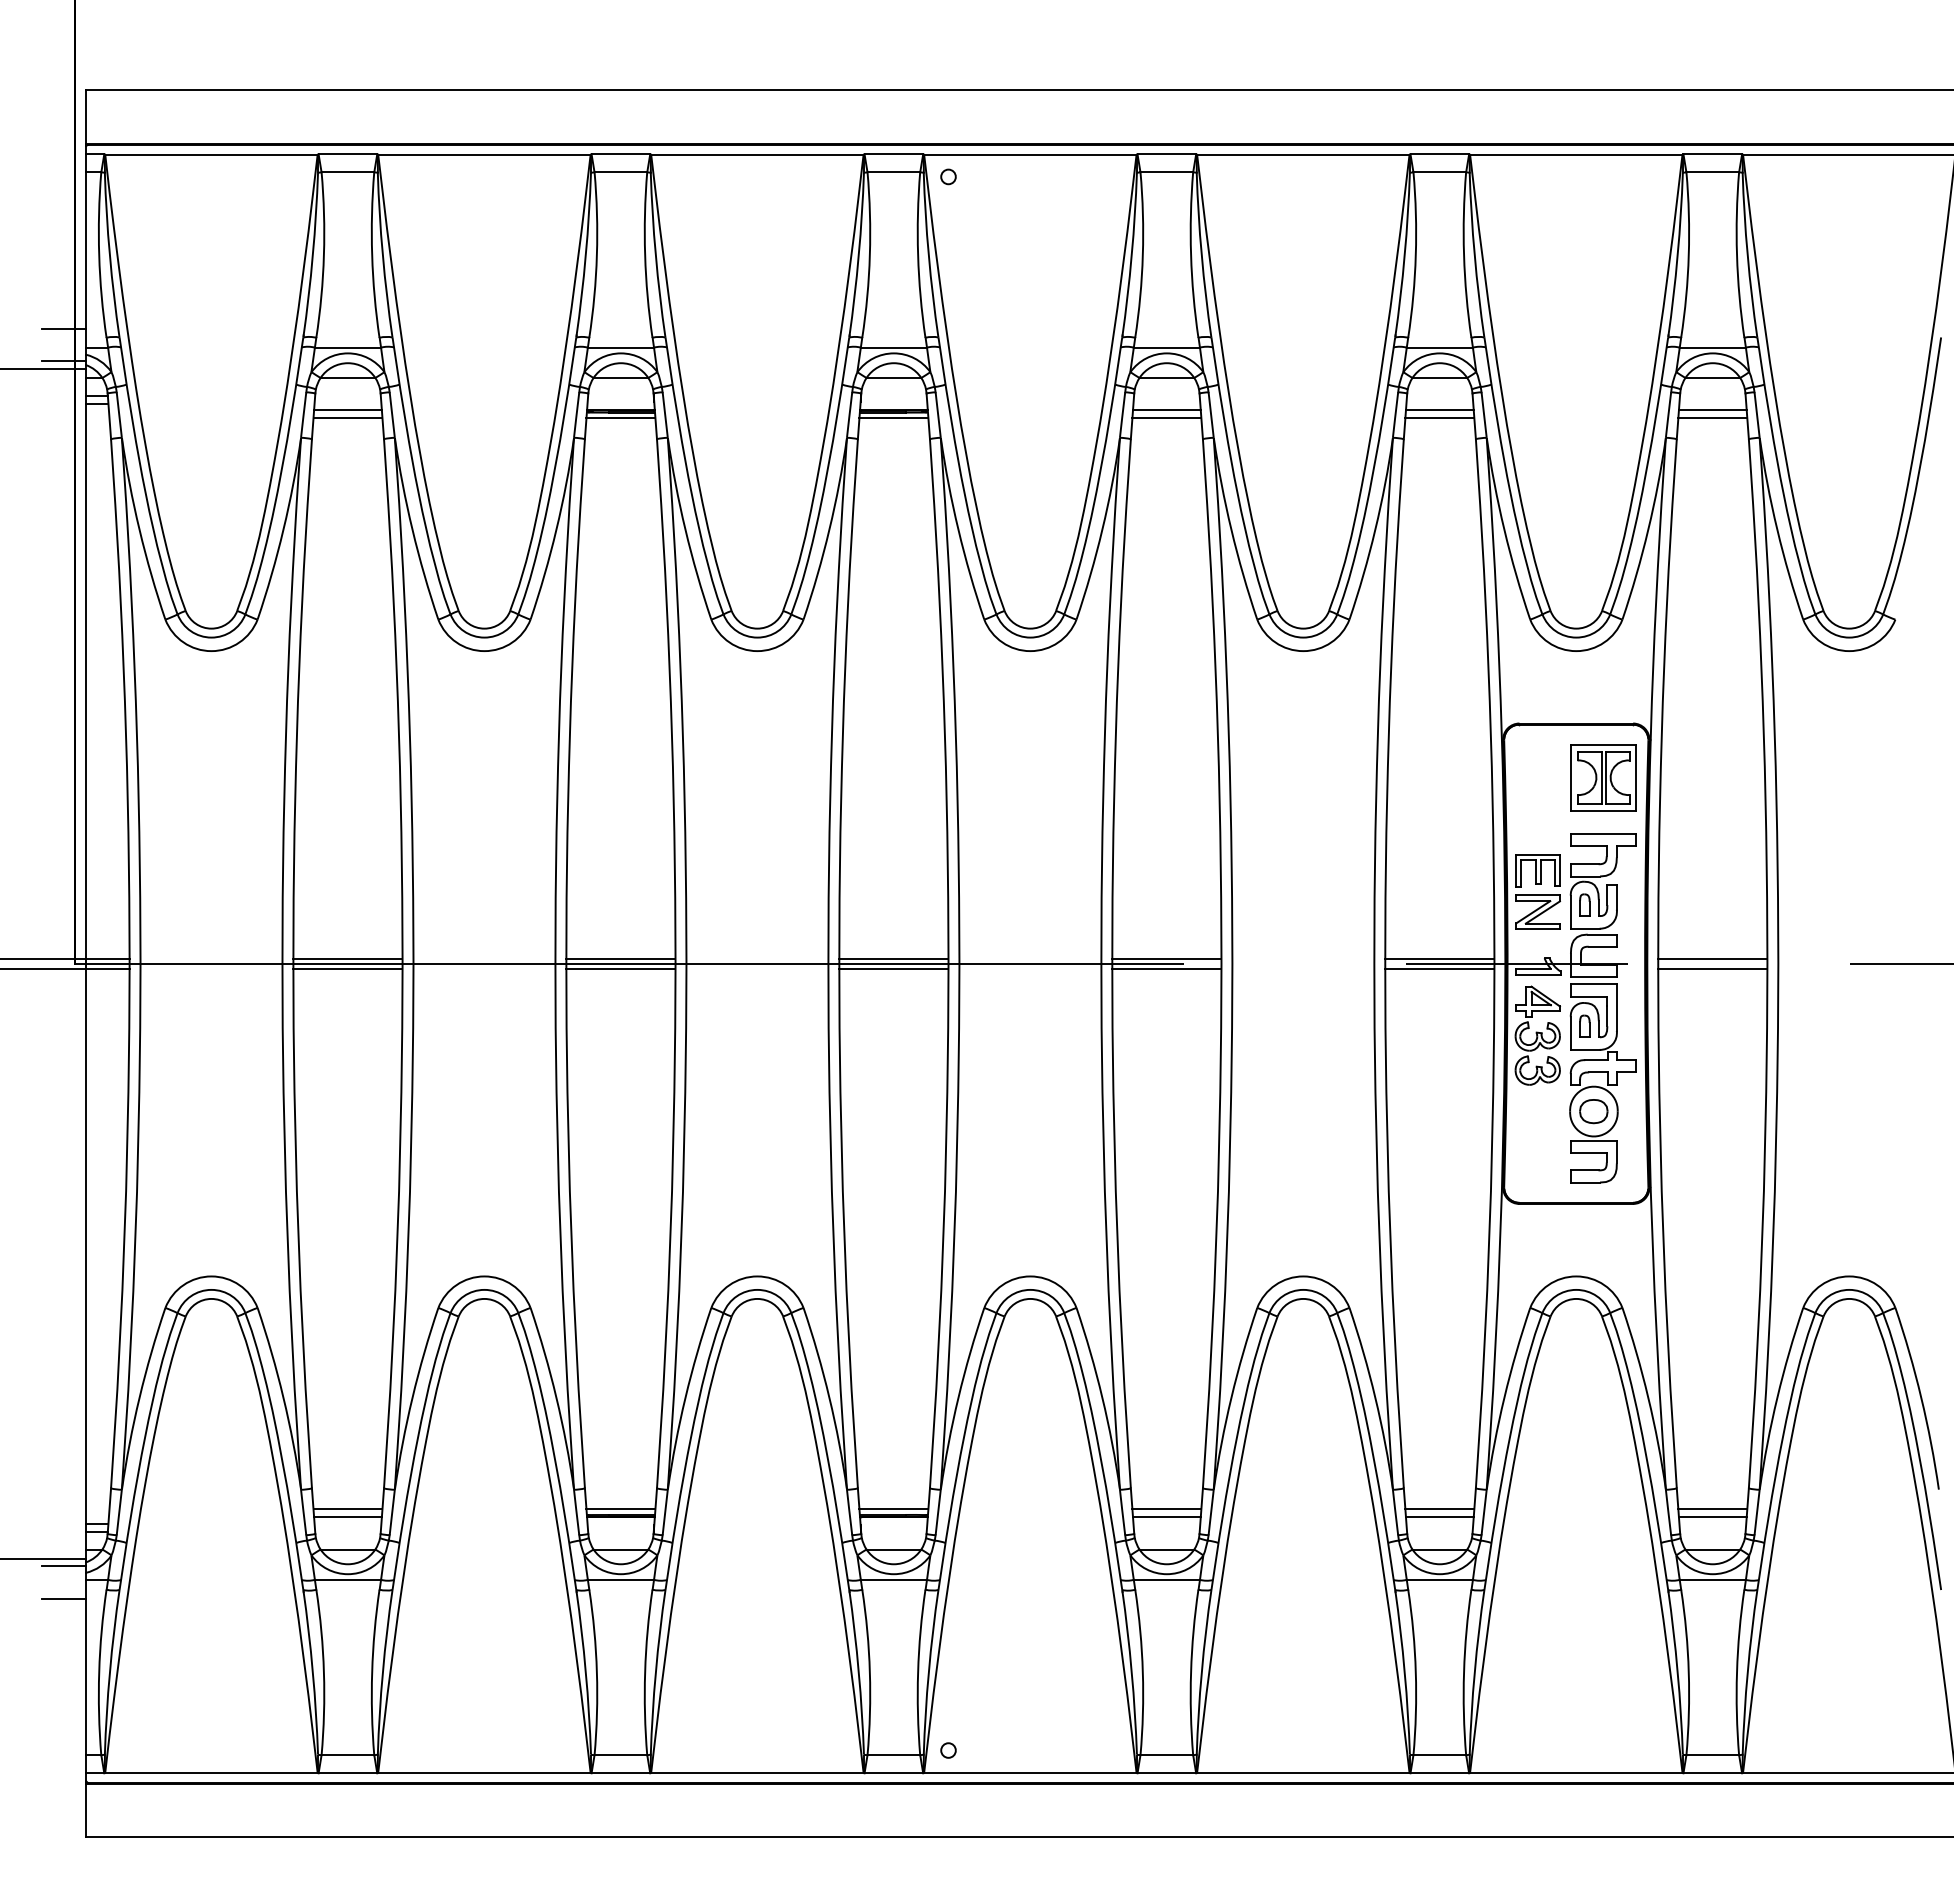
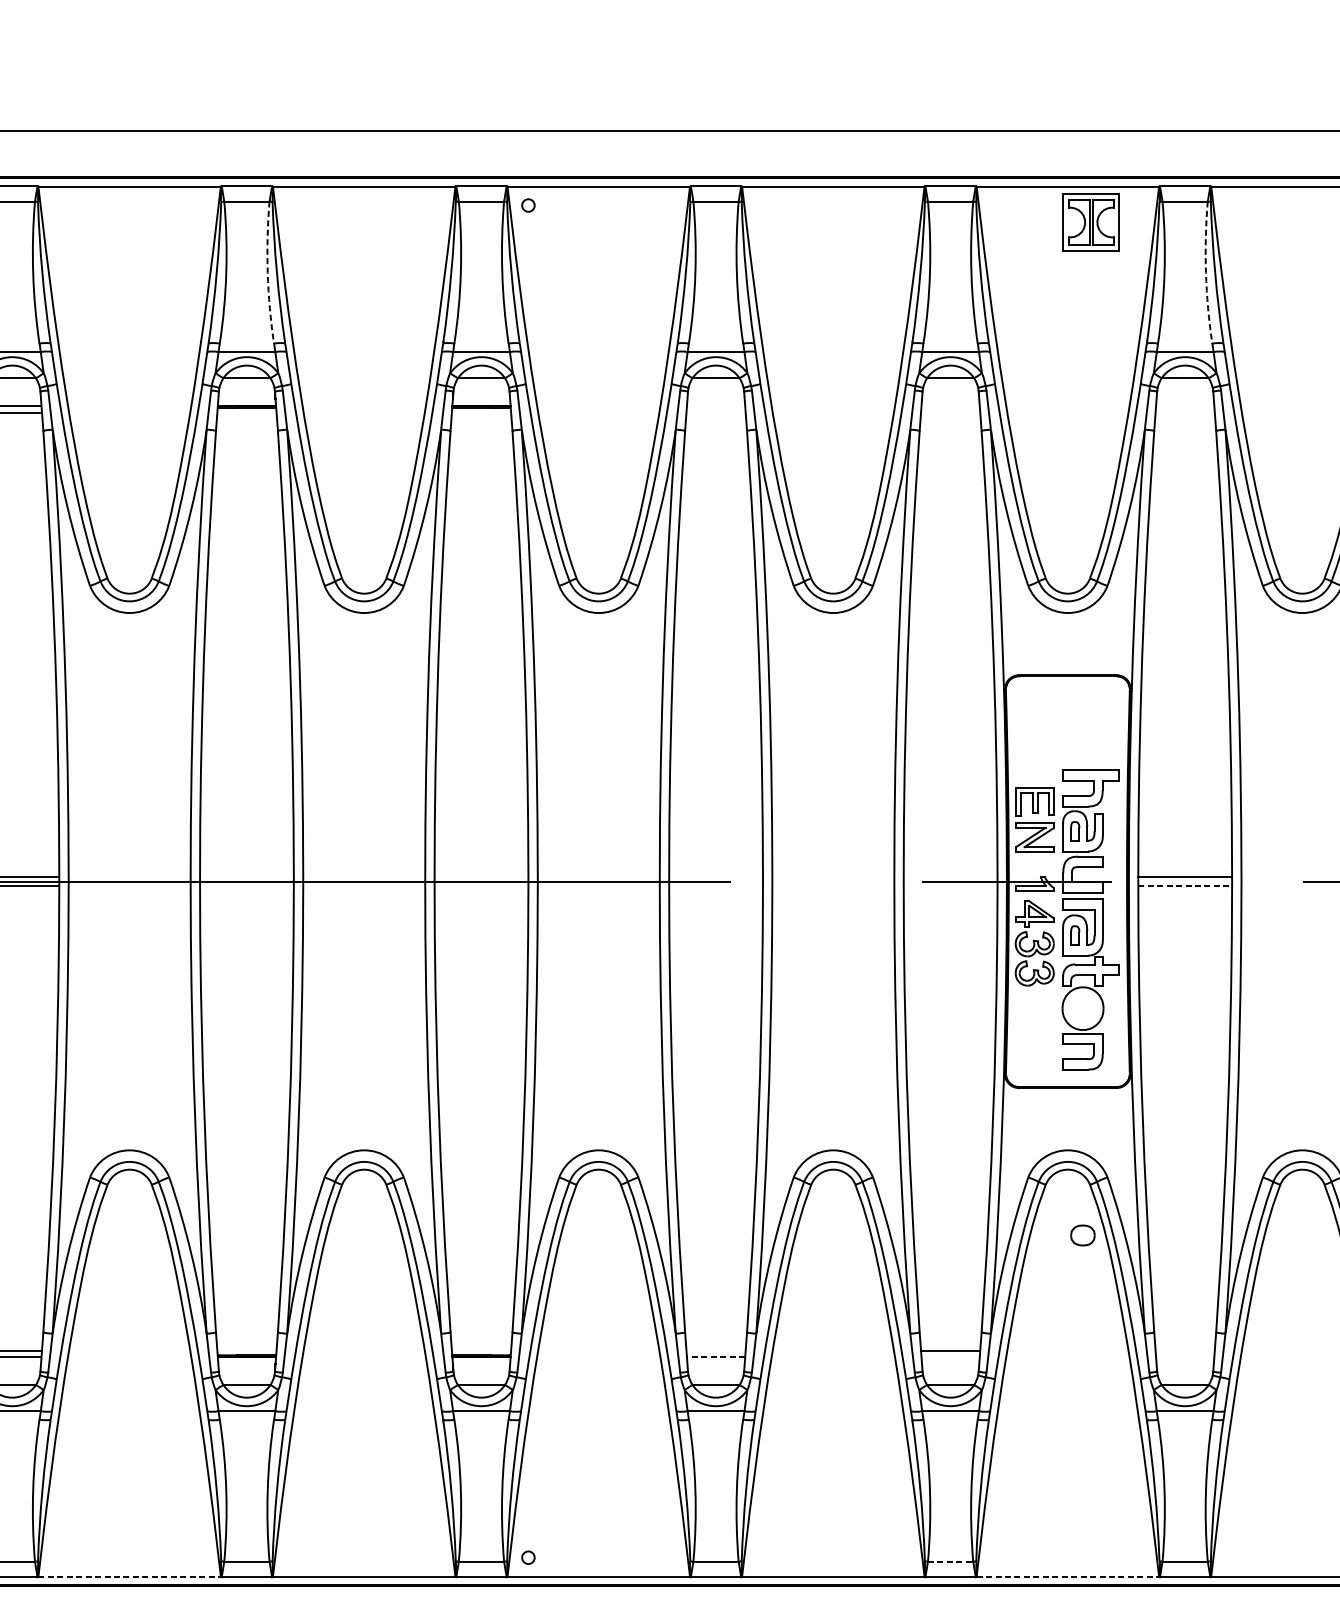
arc: (645, 255) -> (268, 273), solid -> dashed
arc: (1737, 255) -> (1206, 273), solid -> dashed
line: (1166, 410) -> (715, 406), removed
line: (1439, 410) -> (950, 406), removed
line: (1712, 410) -> (1184, 406), removed
line: (620, 418) -> (246, 413), removed
line: (893, 418) -> (481, 413), removed
line: (1166, 418) -> (715, 413), removed
line: (1439, 418) -> (950, 413), removed
line: (1712, 418) -> (1184, 413), removed
part: (1603, 777) -> (1091, 222), moved
line: (620, 958) -> (246, 877), removed
line: (893, 958) -> (481, 877), removed
line: (1166, 958) -> (715, 877), removed
line: (1439, 958) -> (950, 877), removed
line: (620, 968) -> (246, 885), removed
line: (893, 968) -> (481, 885), removed
line: (1166, 968) -> (715, 885), removed
line: (1439, 968) -> (950, 885), removed
line: (1712, 968) -> (1184, 885), solid -> dashed
part: (1593, 1111) -> (1082, 1235), moved
line: (620, 1509) -> (246, 1350), removed
line: (893, 1509) -> (481, 1350), removed
line: (1166, 1509) -> (715, 1350), removed
line: (1712, 1509) -> (1184, 1350), removed
line: (1166, 1517) -> (715, 1357), solid -> dashed
line: (1439, 1517) -> (950, 1357), removed
line: (1712, 1517) -> (1184, 1357), removed
line: (1440, 1755) -> (951, 1561), solid -> dashed
line: (484, 1772) -> (129, 1576), solid -> dashed
line: (1576, 1772) -> (1068, 1576), solid -> dashed

